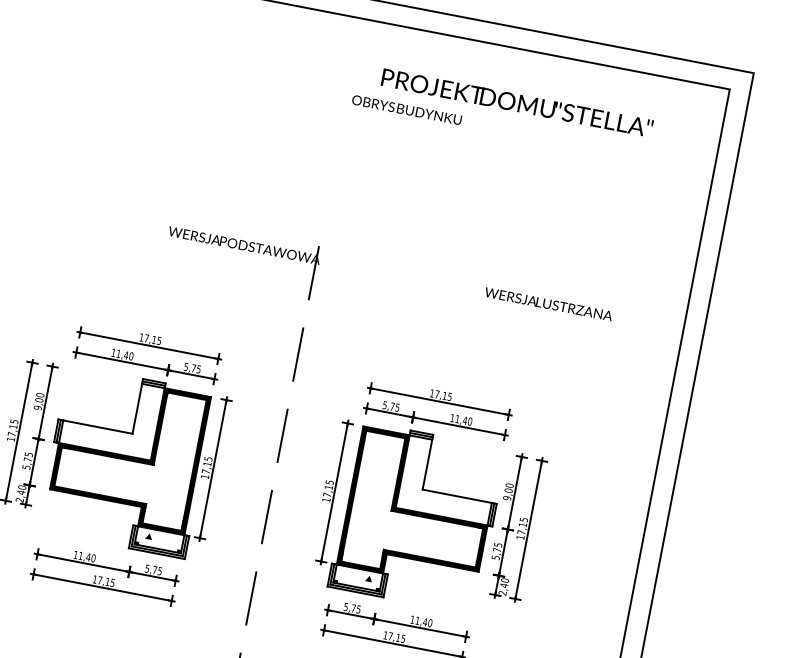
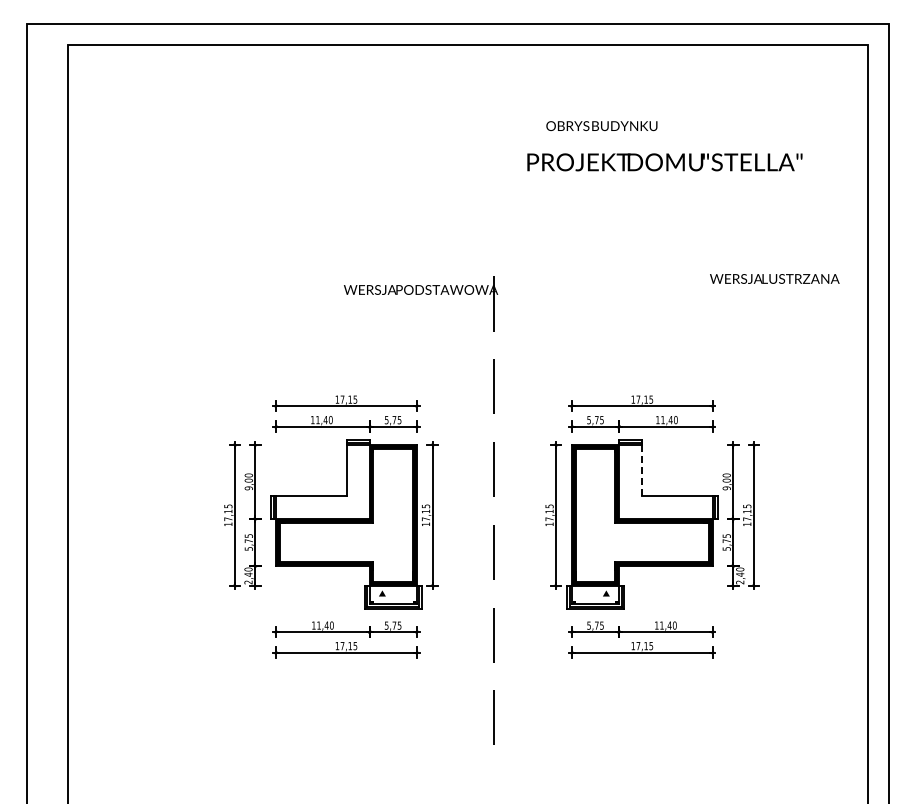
text: (516, 103) -> (664, 162), moved
text: (406, 110) -> (601, 126), moved
text: (548, 303) -> (774, 278), moved
line: (428, 463) -> (642, 469), solid -> dashed

